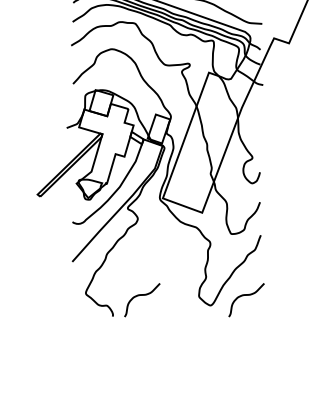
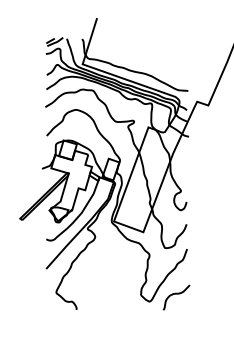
curve: (142, 295) -> (98, 294), removed

